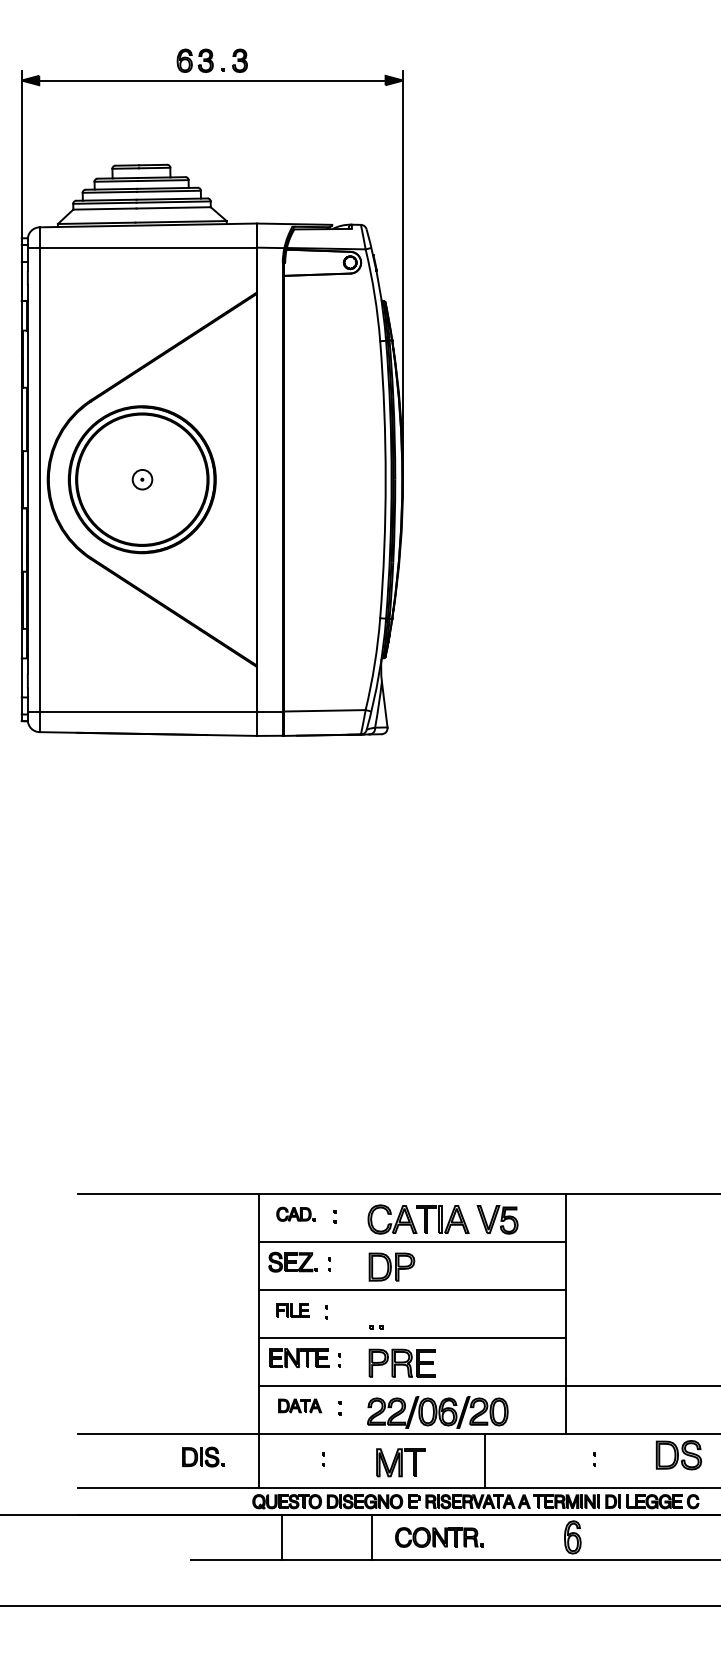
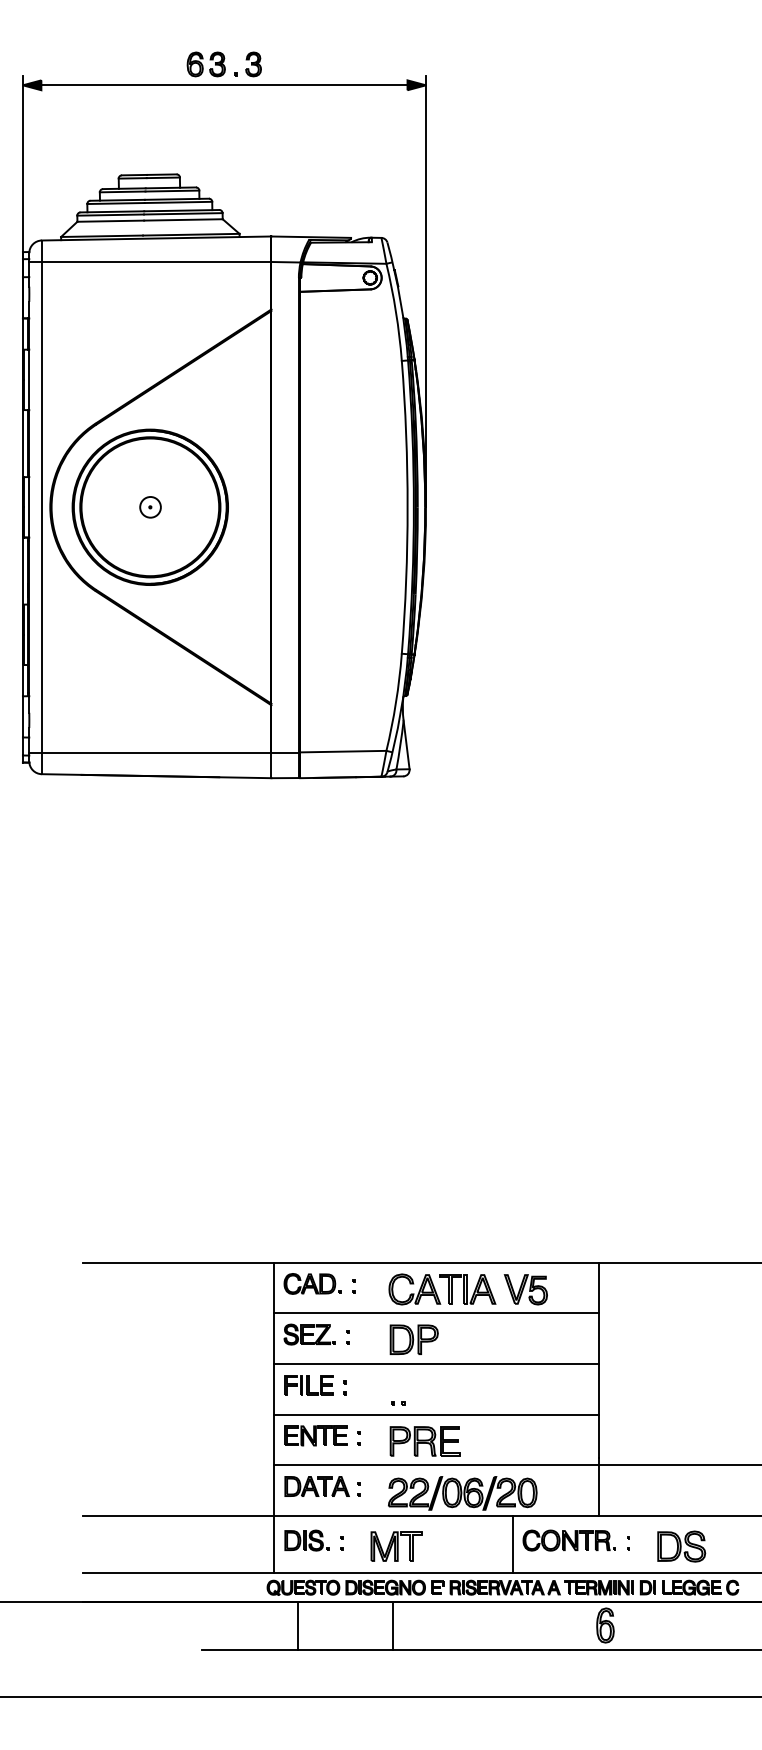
part: (295, 1213) -> (312, 1283), size x1.43
part: (291, 1310) -> (308, 1385), size x1.43
part: (299, 1405) -> (316, 1486), size x1.43
part: (678, 1455) -> (681, 1546), moved
part: (203, 1456) -> (306, 1540), moved
part: (400, 1462) -> (396, 1546), moved
part: (438, 1537) -> (568, 1540), moved

